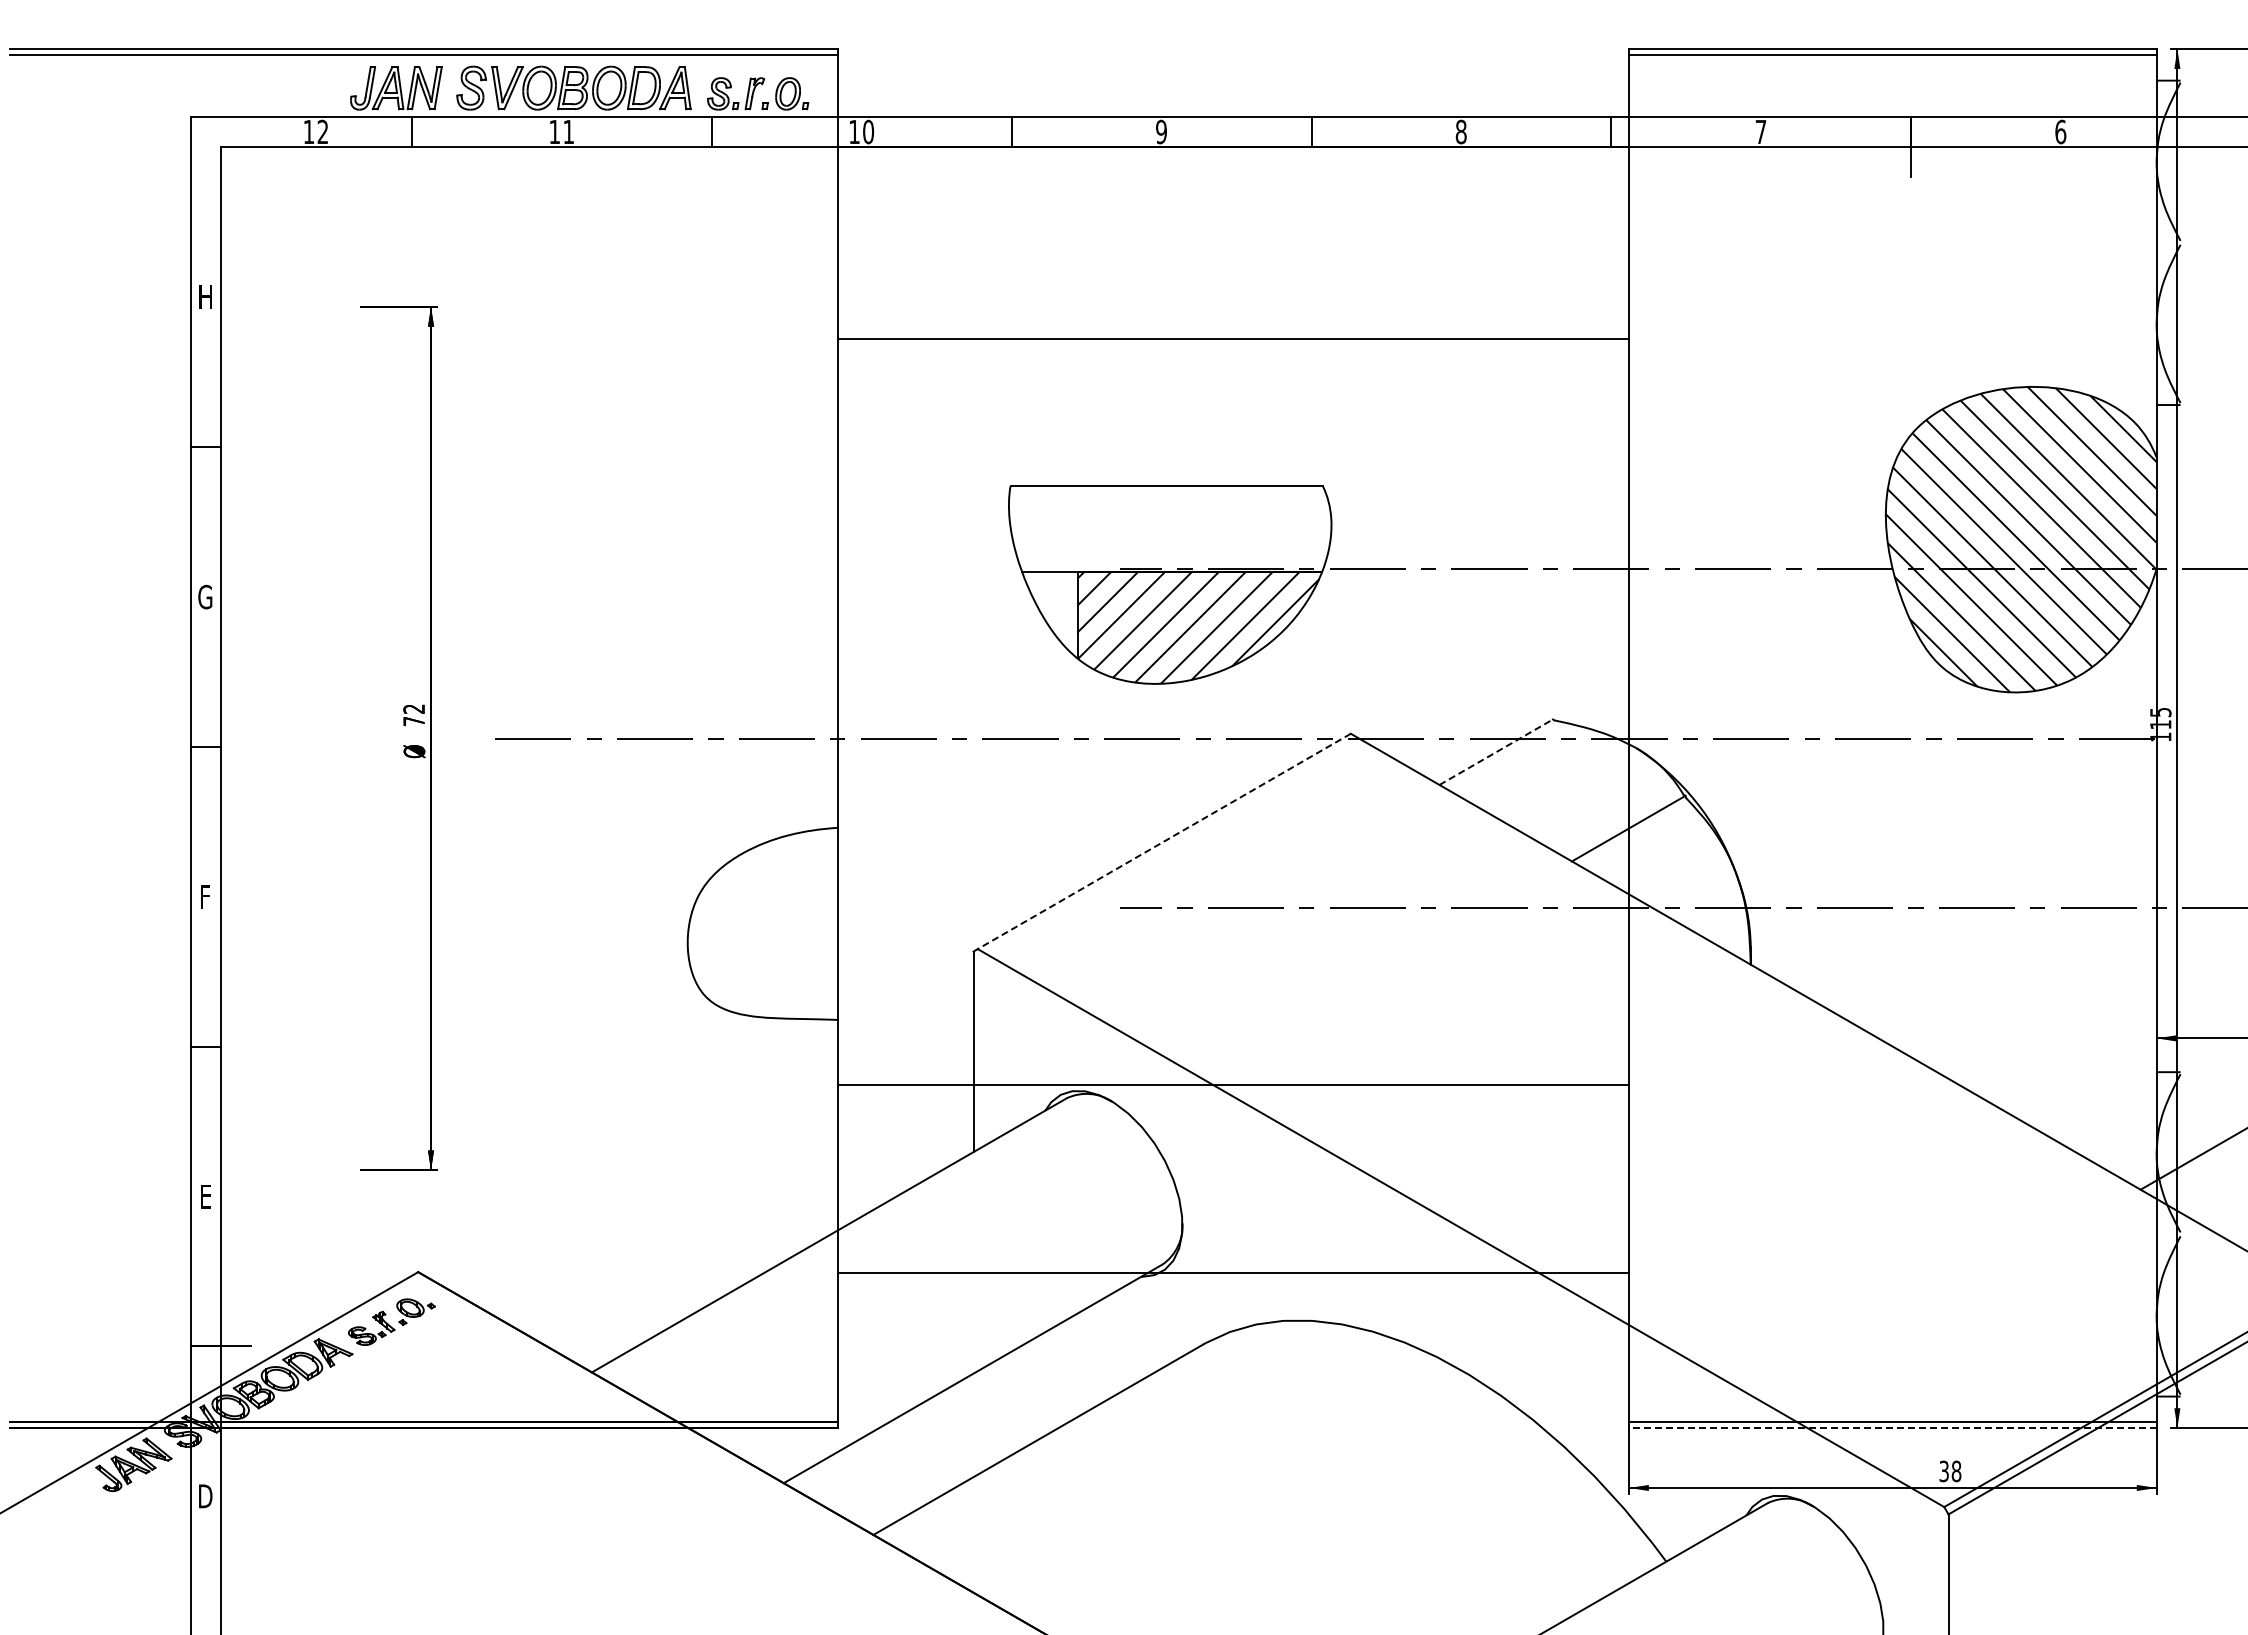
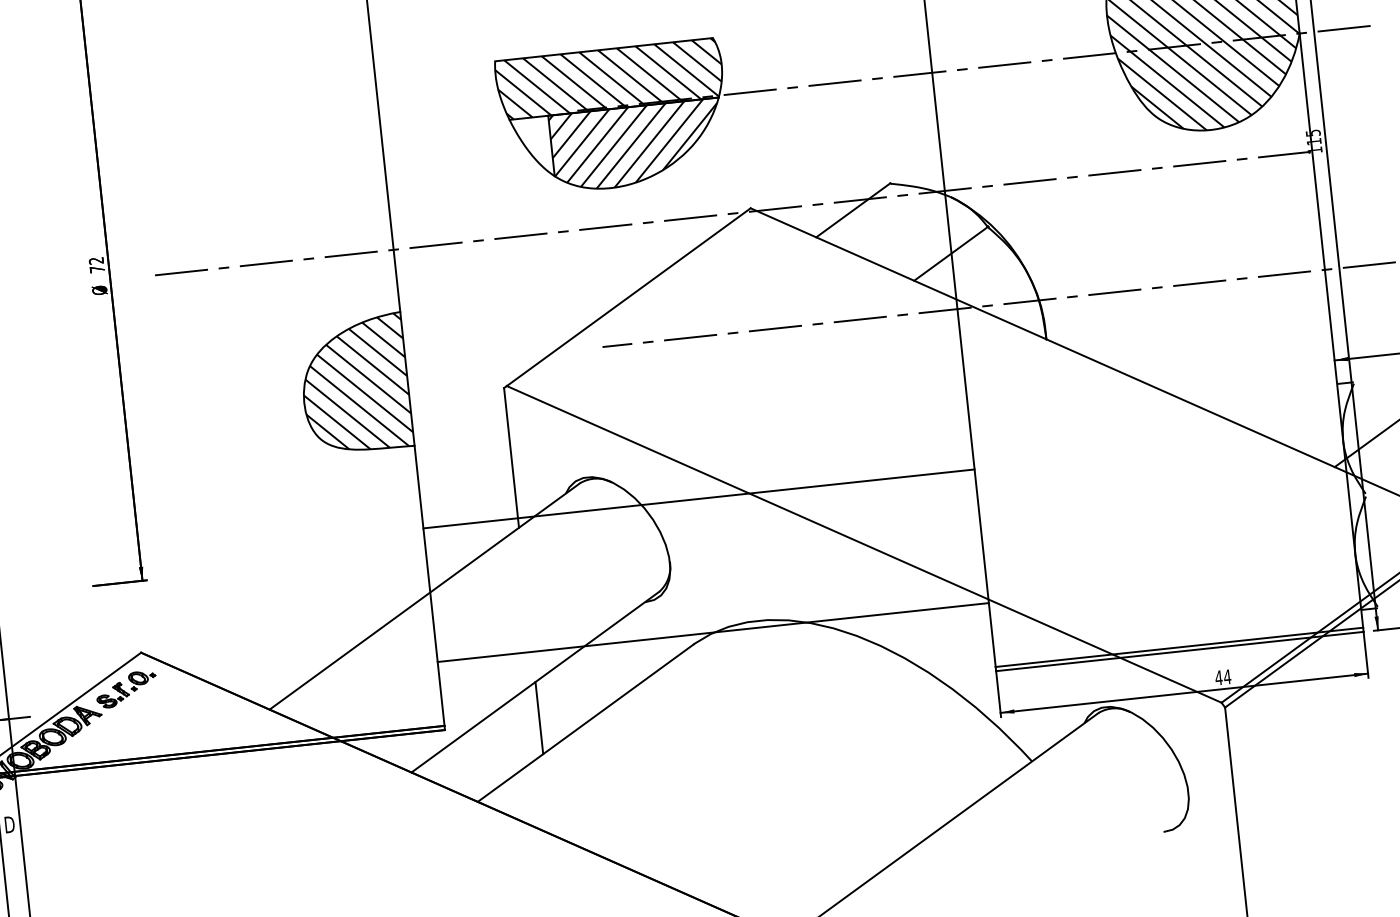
hatch: (1170, 528) -> (609, 78), added
line: (1496, 751) -> (853, 209), dashed -> solid
line: (1163, 841) -> (628, 297), dashed -> solid
hatch: (762, 923) -> (355, 384), added
line: (1233, 1085) -> (699, 498), moved
line: (1233, 1273) -> (713, 632), moved
line: (973, 1425) -> (539, 718), added
line: (1892, 1428) -> (1179, 651), dashed -> solid
text: (1950, 1471) -> (1223, 677), 38 -> 44

